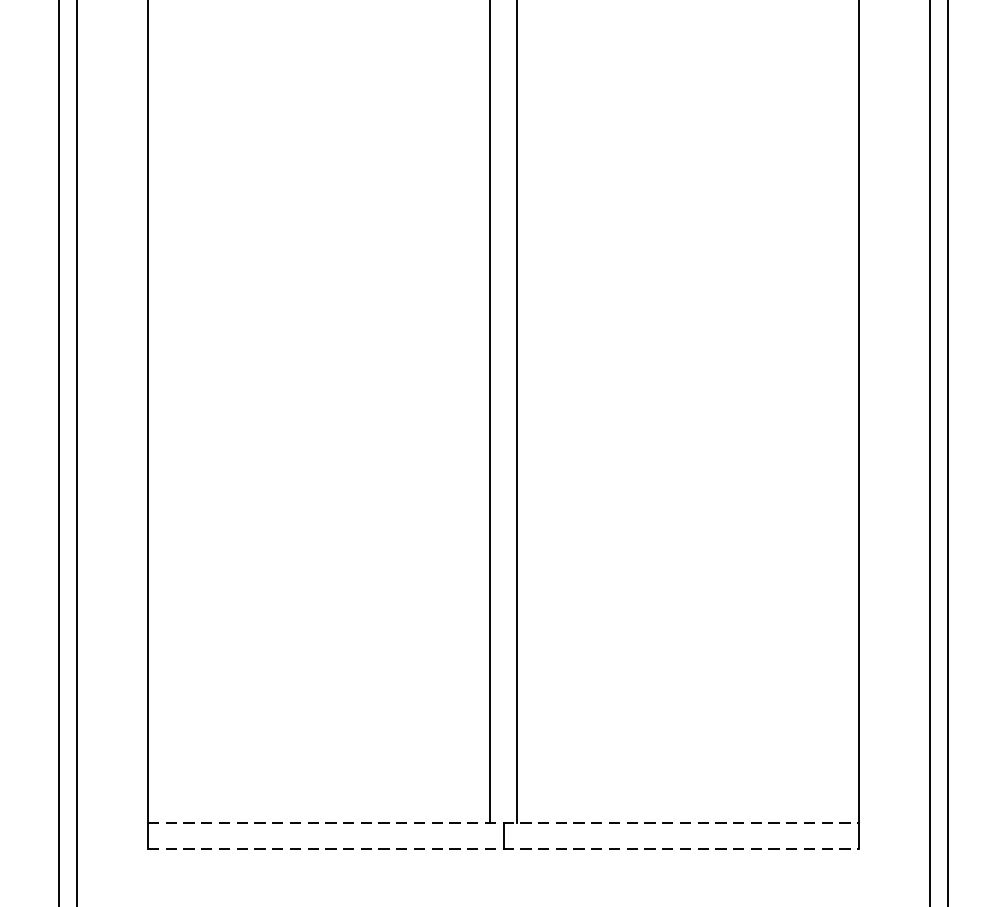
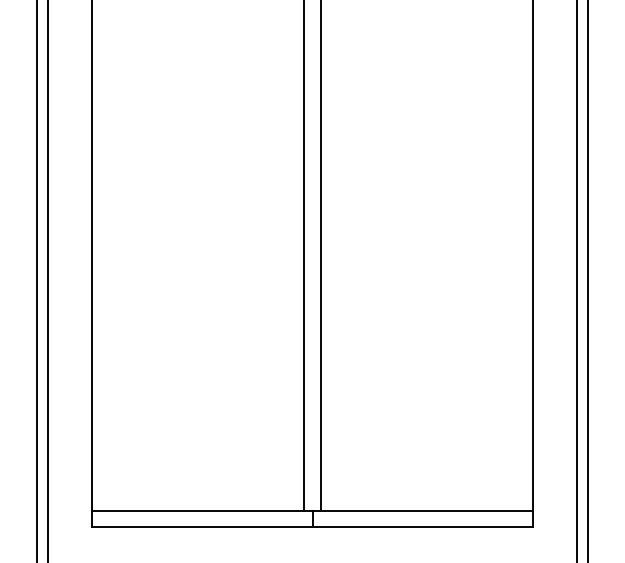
line: (503, 822) -> (312, 510), dashed -> solid
line: (503, 849) -> (312, 527), dashed -> solid

